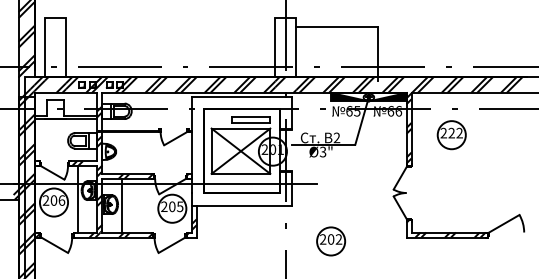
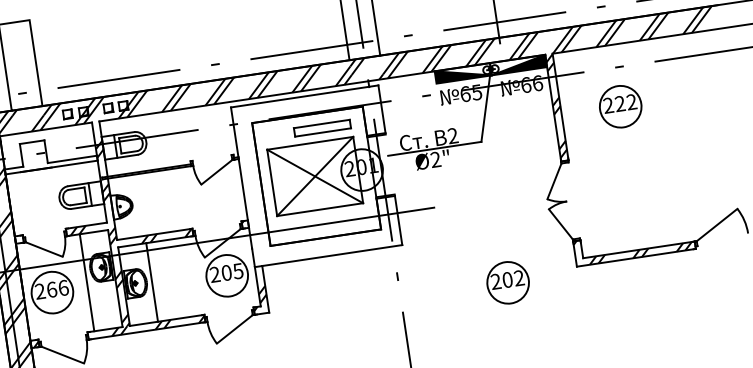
text: (323, 152) -> (436, 160), Ø3" -> Ø2"
text: (53, 200) -> (51, 289), 206 -> 266
part: (331, 241) -> (508, 282), moved

